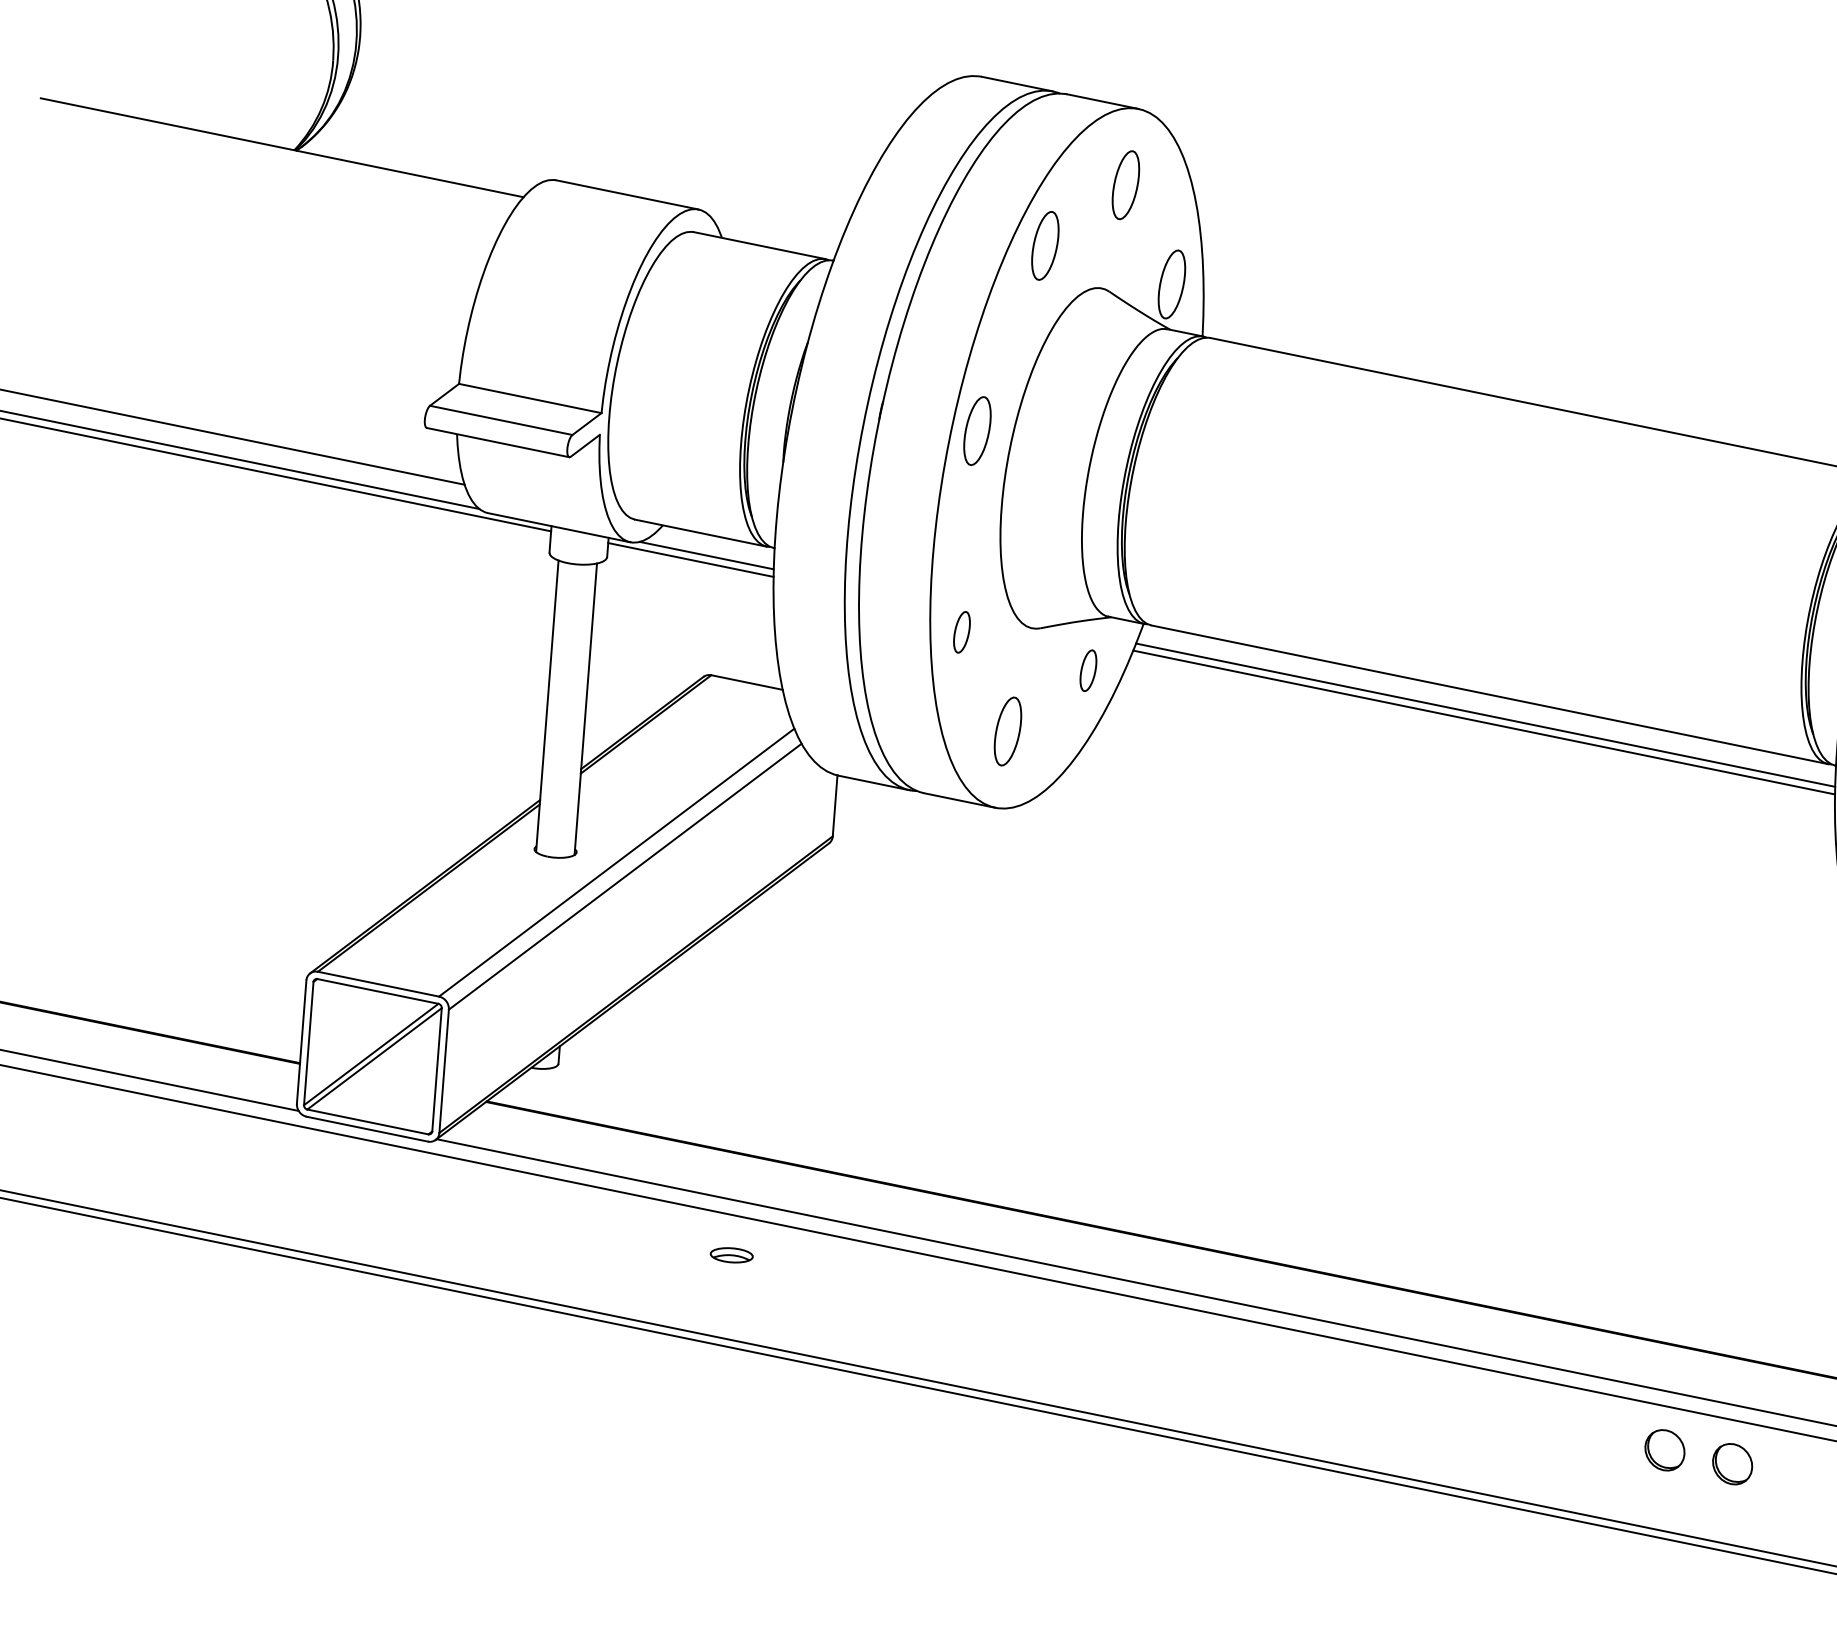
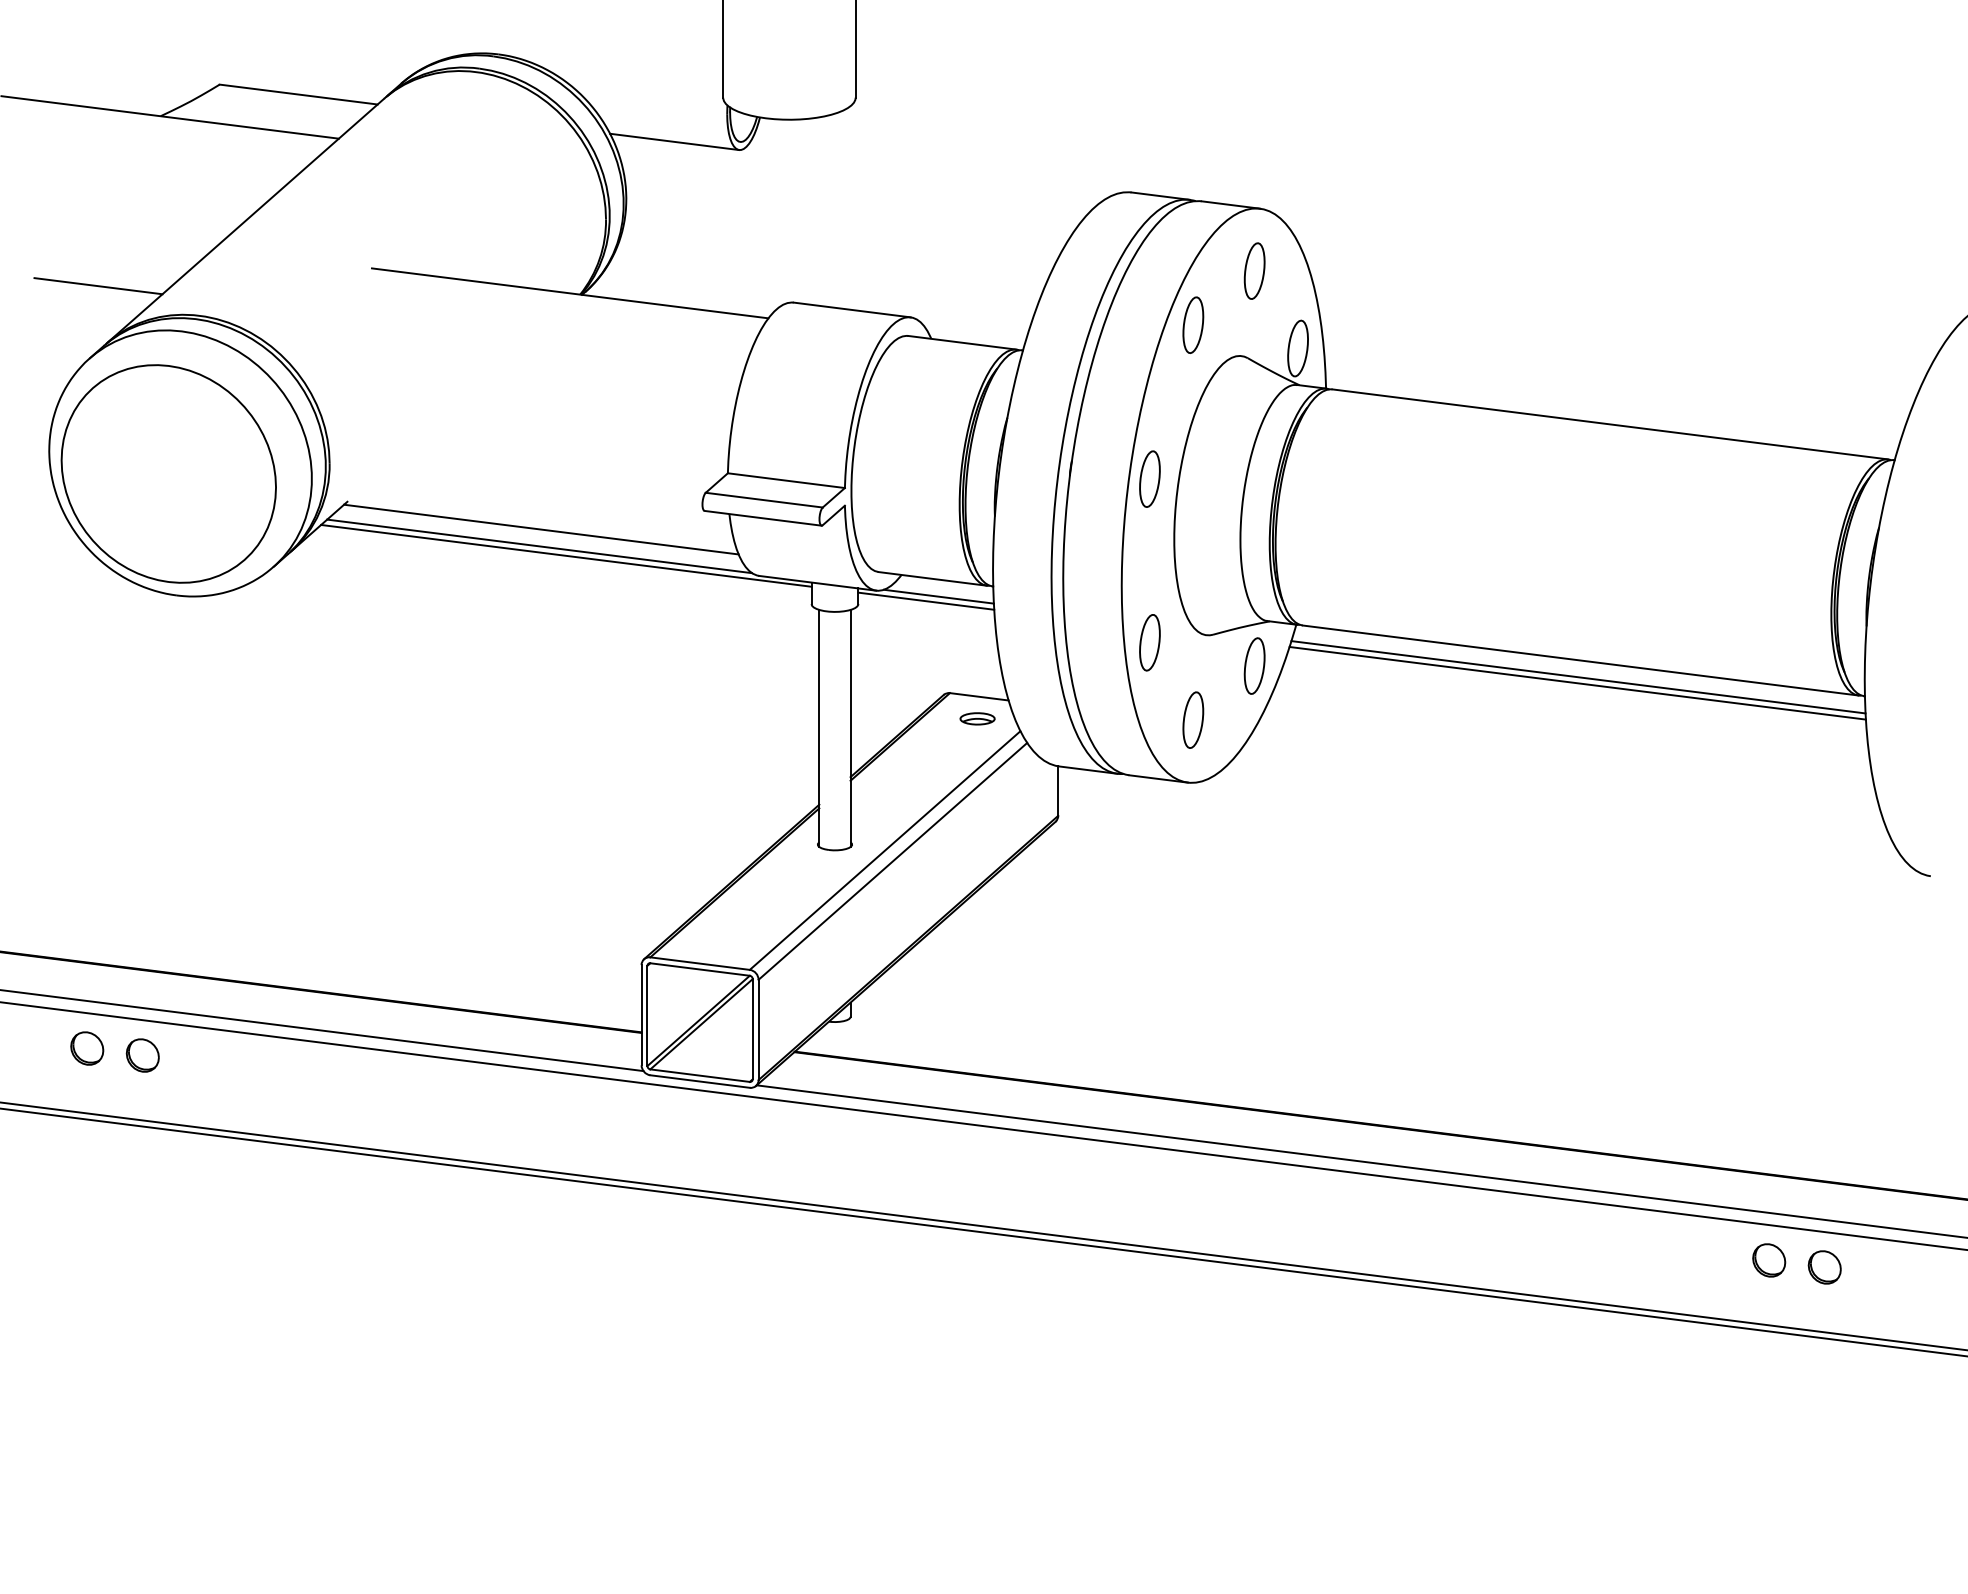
part: (961, 631) -> (1149, 642), size x1.67
part: (1088, 670) -> (1254, 665), size x1.67
part: (731, 1254) -> (977, 718), moved

